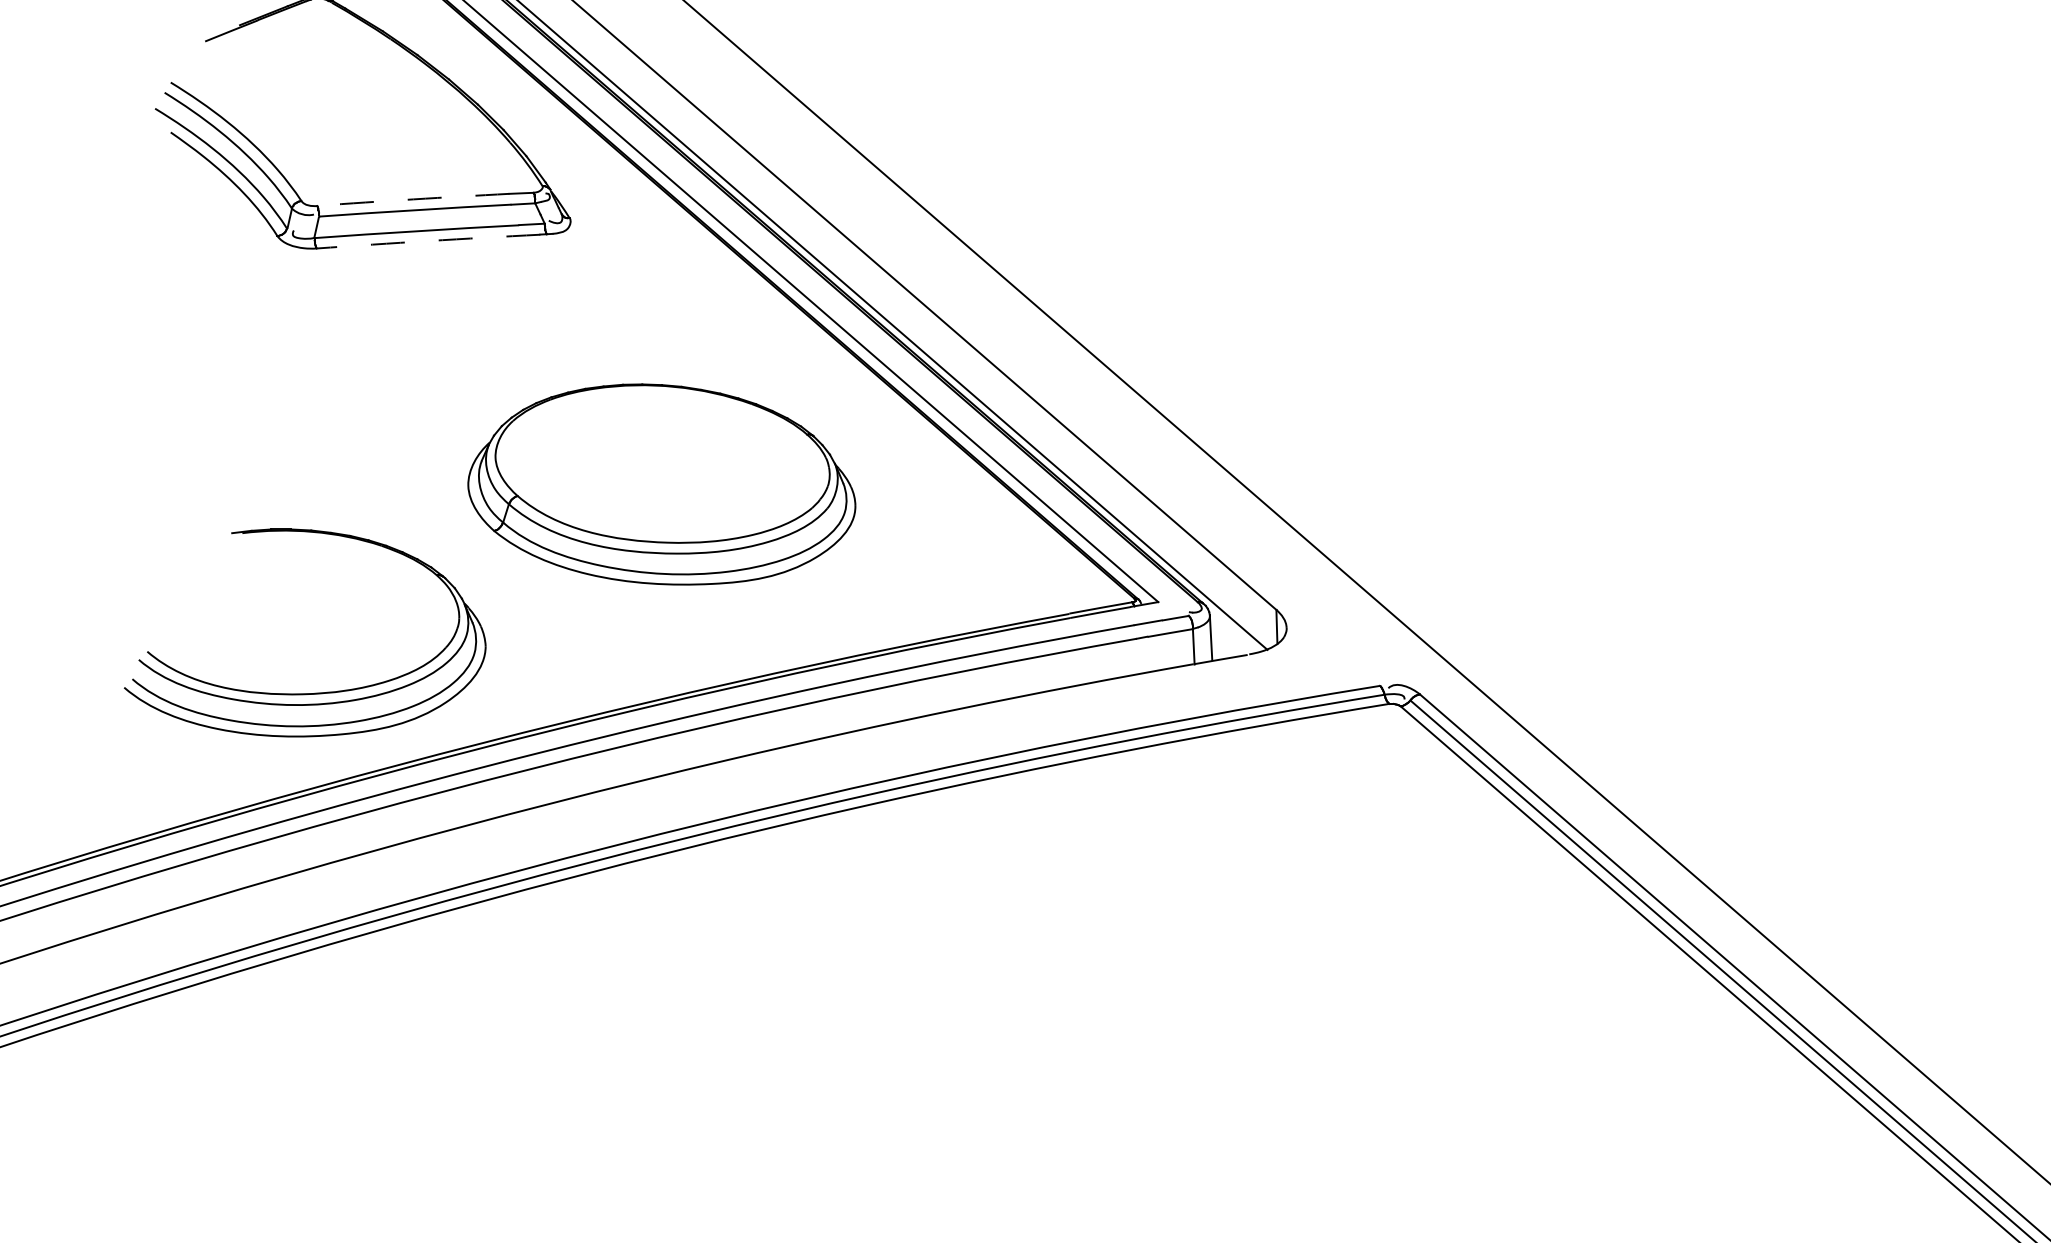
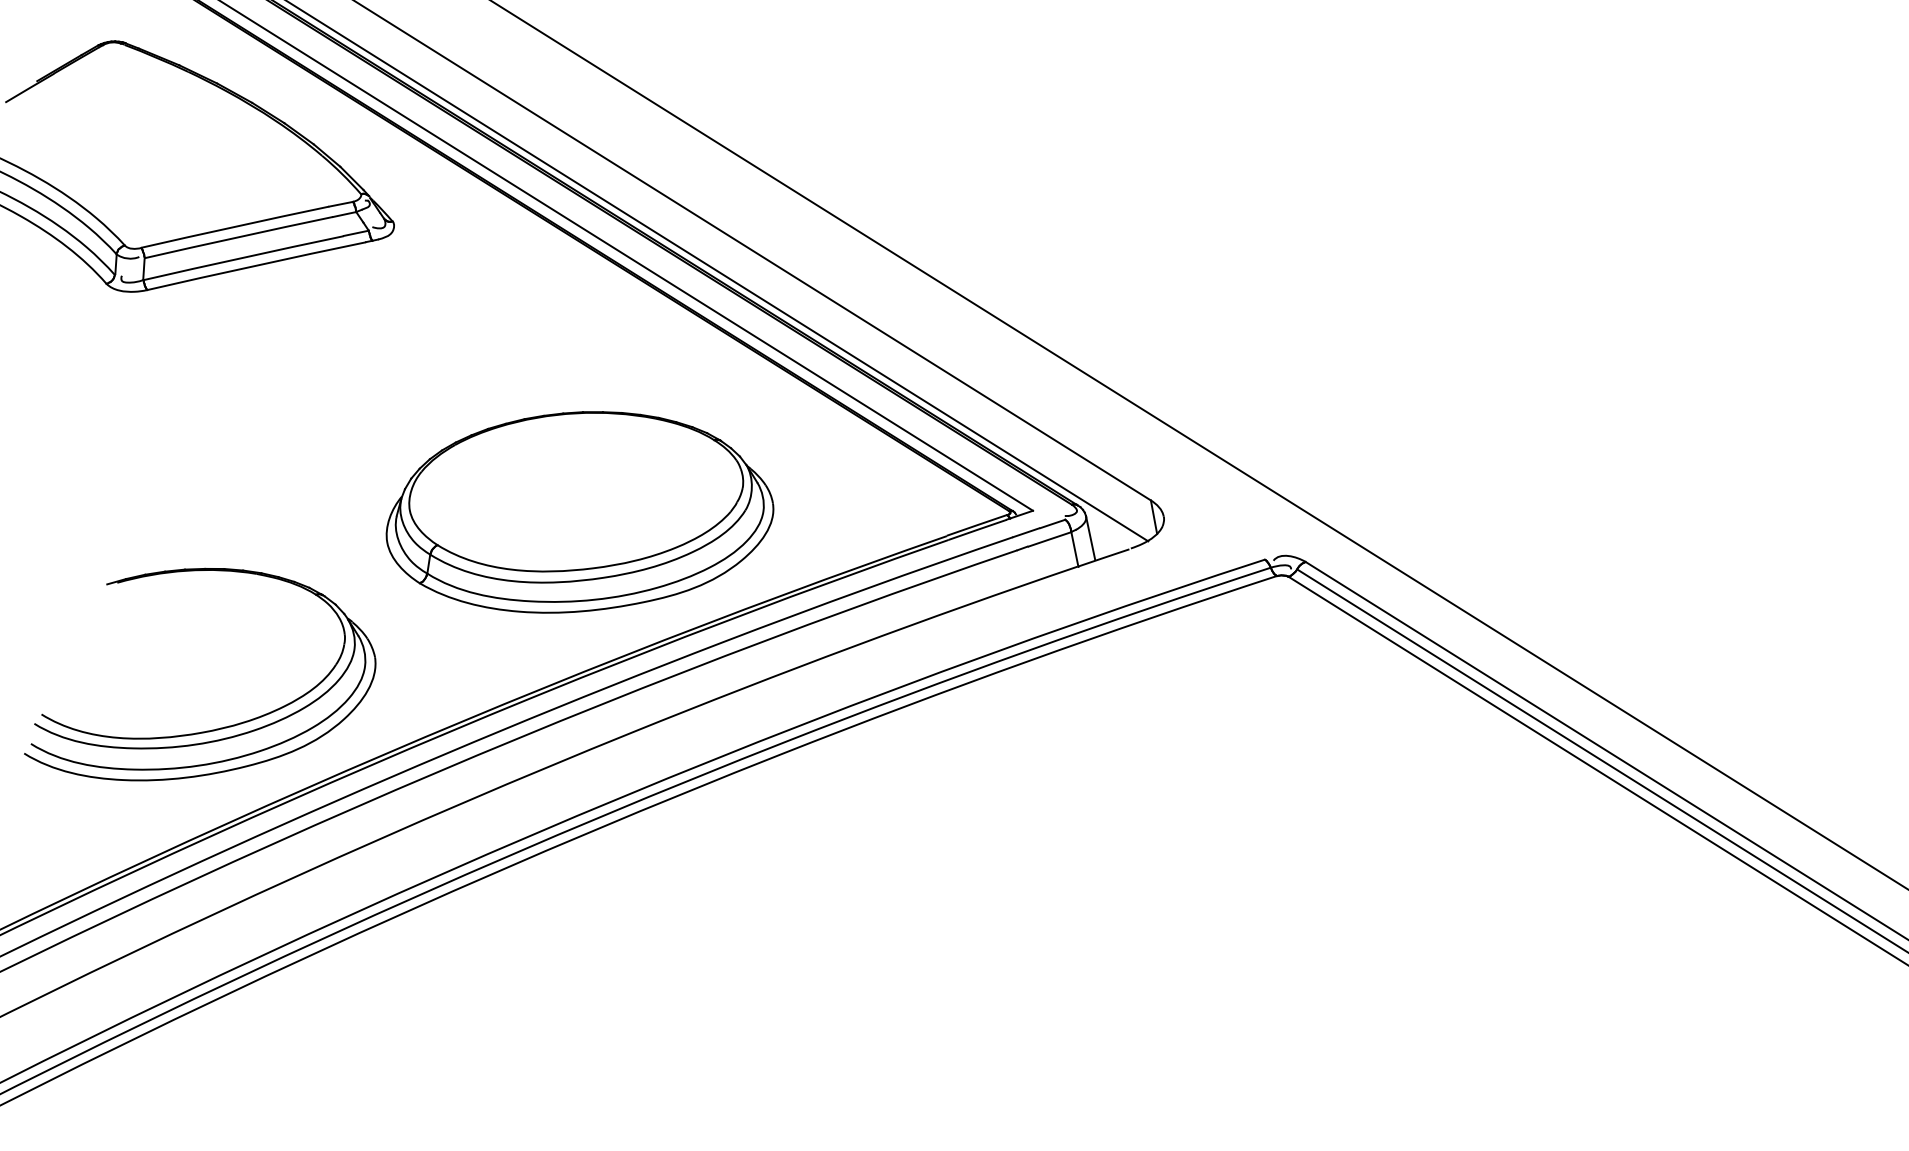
arc: (413, 199) -> (235, 226), dashed -> solid
arc: (428, 241) -> (256, 266), dashed -> solid
part: (661, 484) -> (578, 511), moved

